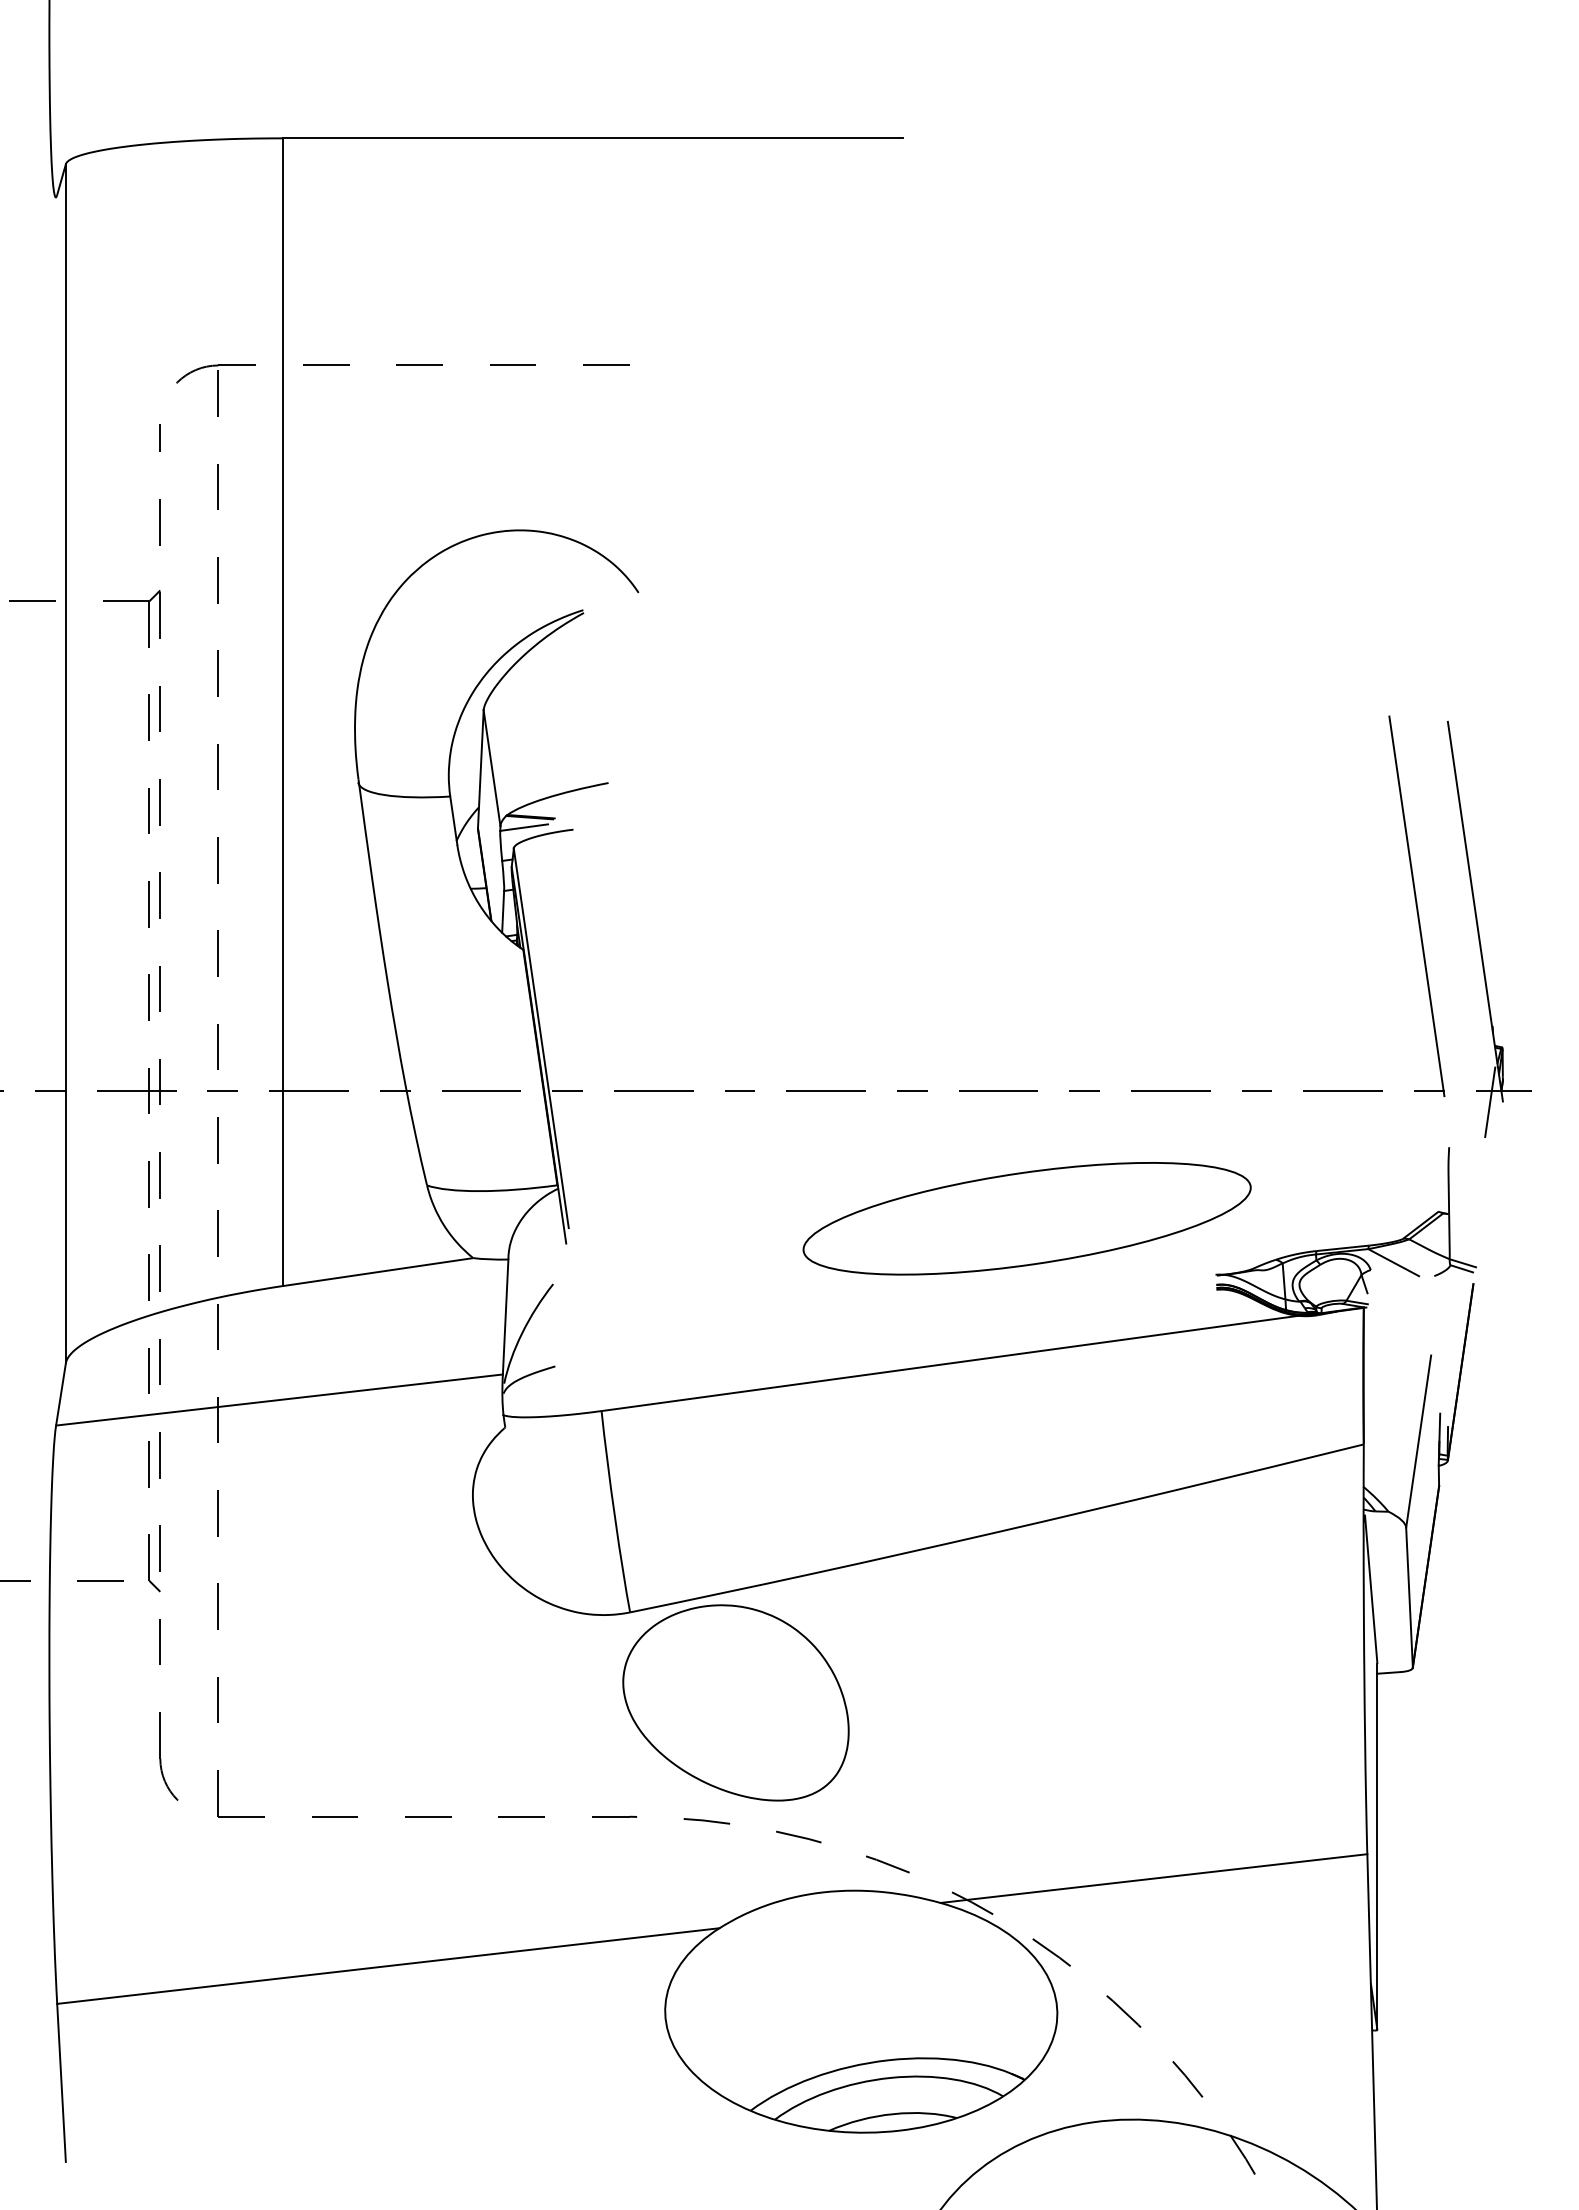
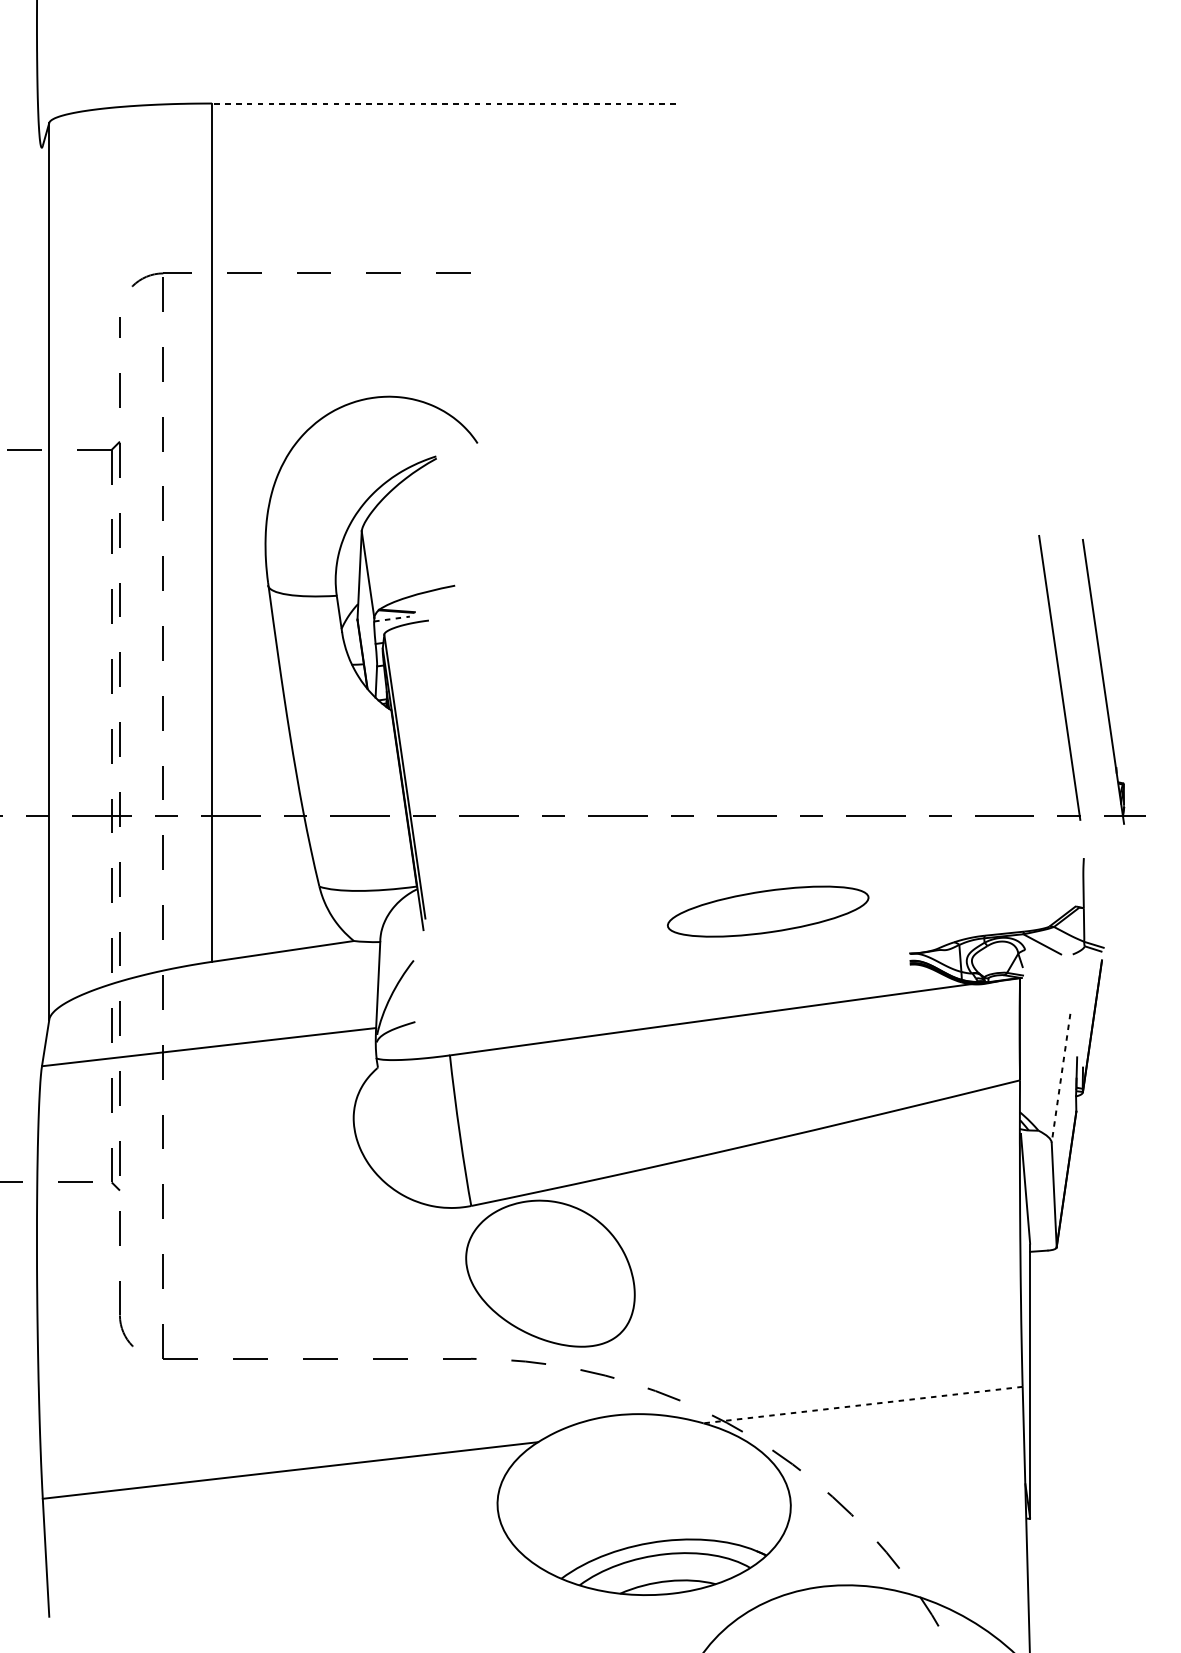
line: (593, 138) -> (443, 103), solid -> dashed
line: (524, 827) -> (392, 618), solid -> dashed
line: (1490, 1102) -> (1114, 824), removed
part: (1026, 1218) -> (767, 911), size x0.6
line: (1418, 1442) -> (1060, 1078), solid -> dashed
line: (1153, 1878) -> (862, 1405), solid -> dashed

